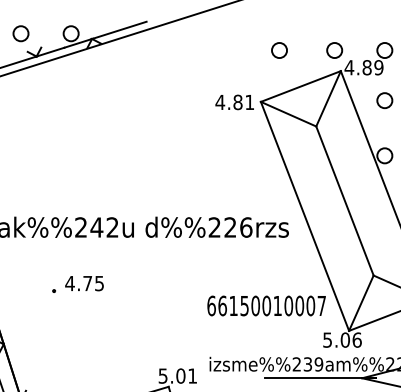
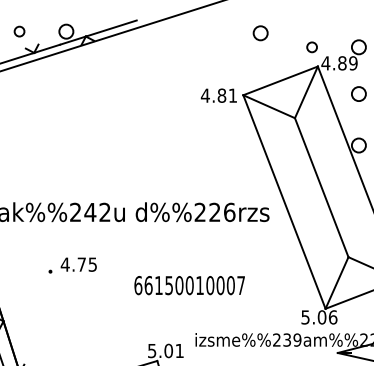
circle: (20, 33) -> (19, 31), size x0.7
circle: (279, 50) -> (260, 33), moved
circle: (333, 50) -> (311, 47), size x0.7
text: (266, 305) -> (189, 285), moved
line: (320, 378) -> (298, 353), removed

